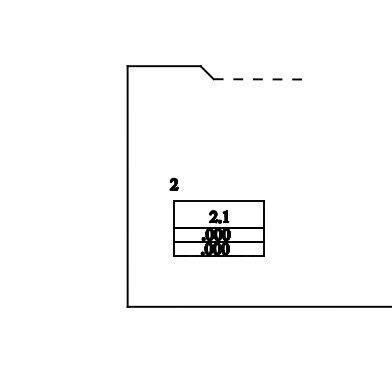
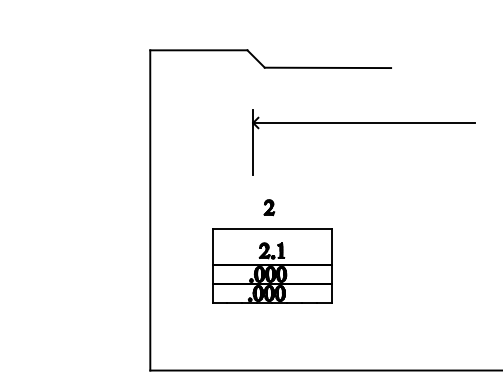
line: (261, 79) -> (328, 68), dashed -> solid
part: (287, 121) -> (363, 123), added
part: (173, 183) -> (268, 206), moved

